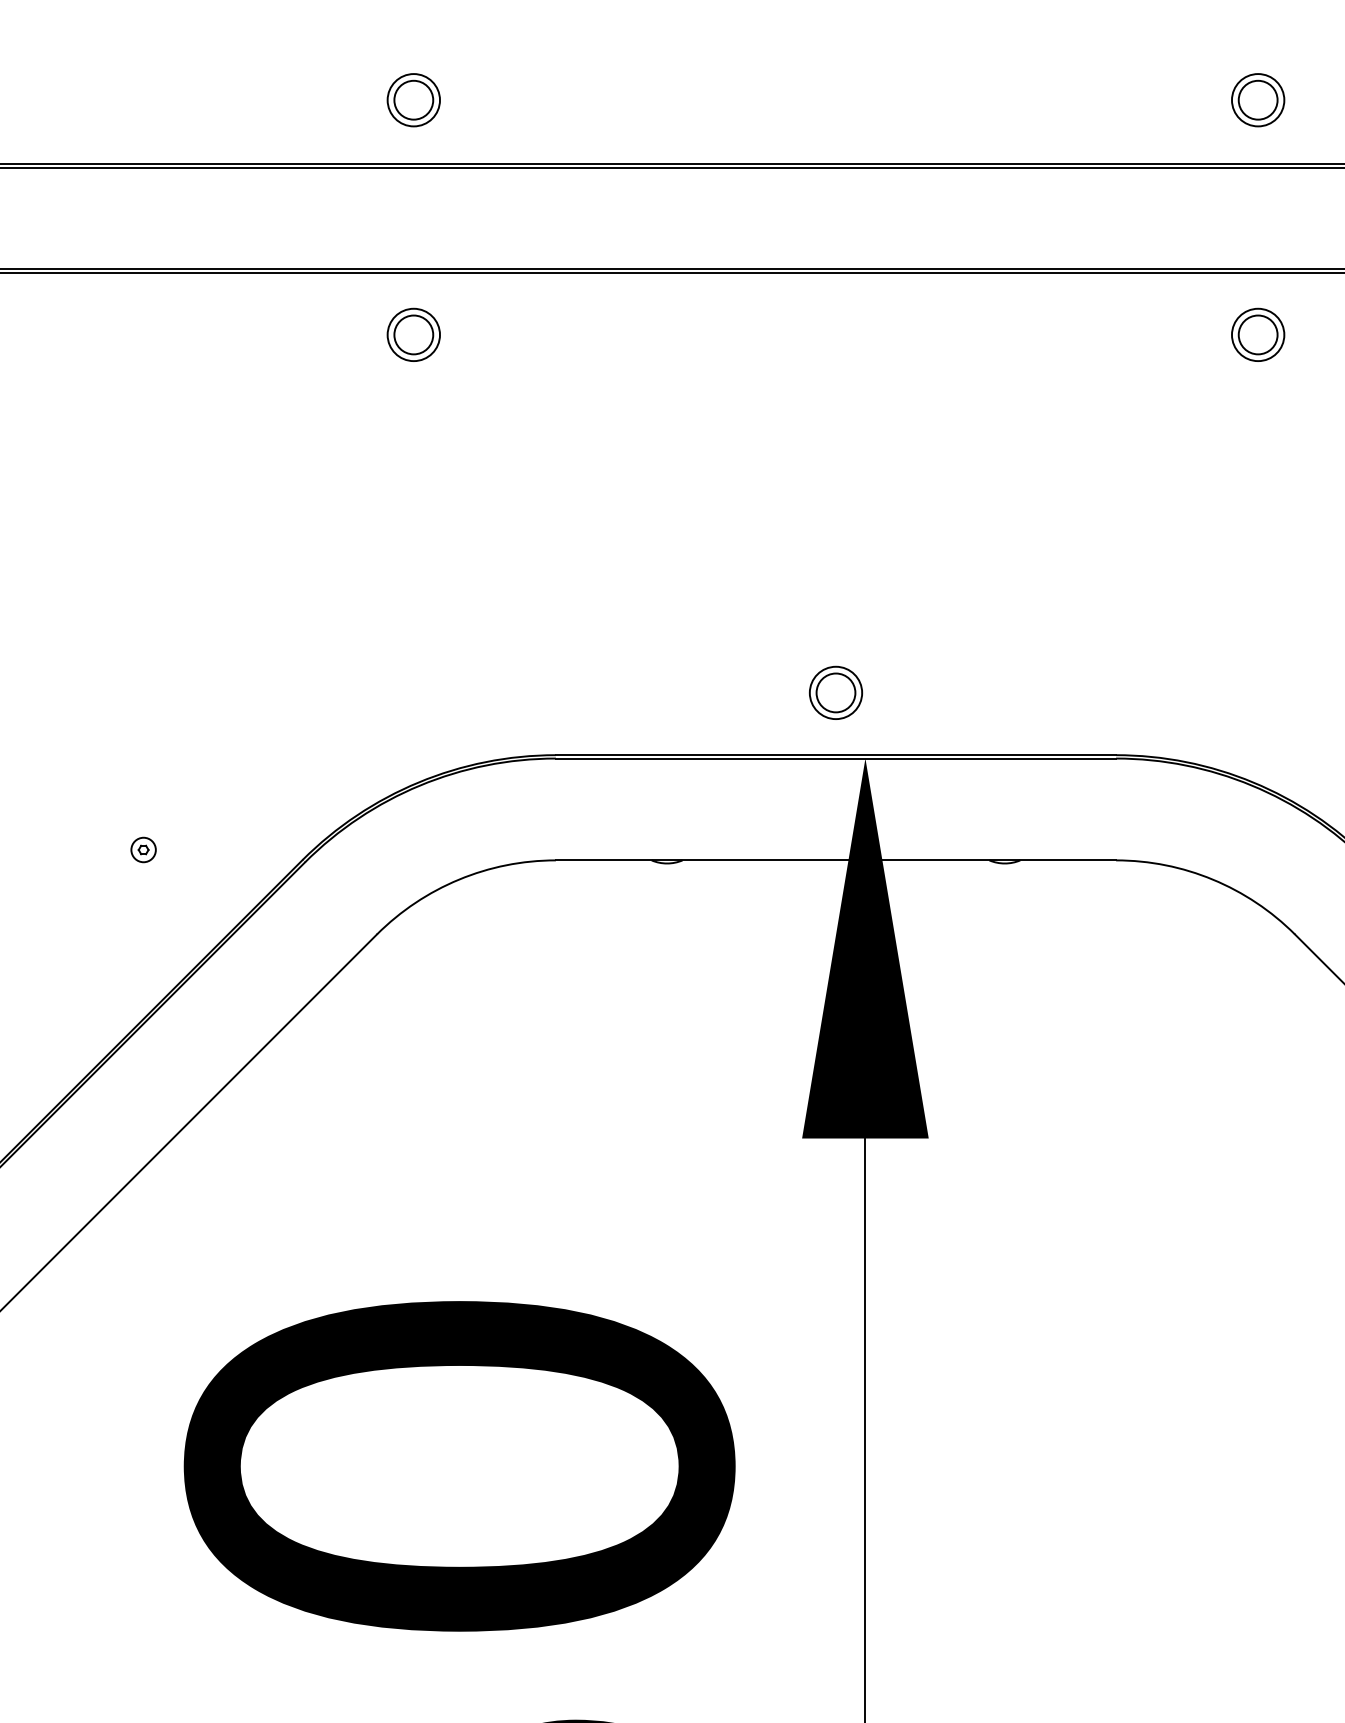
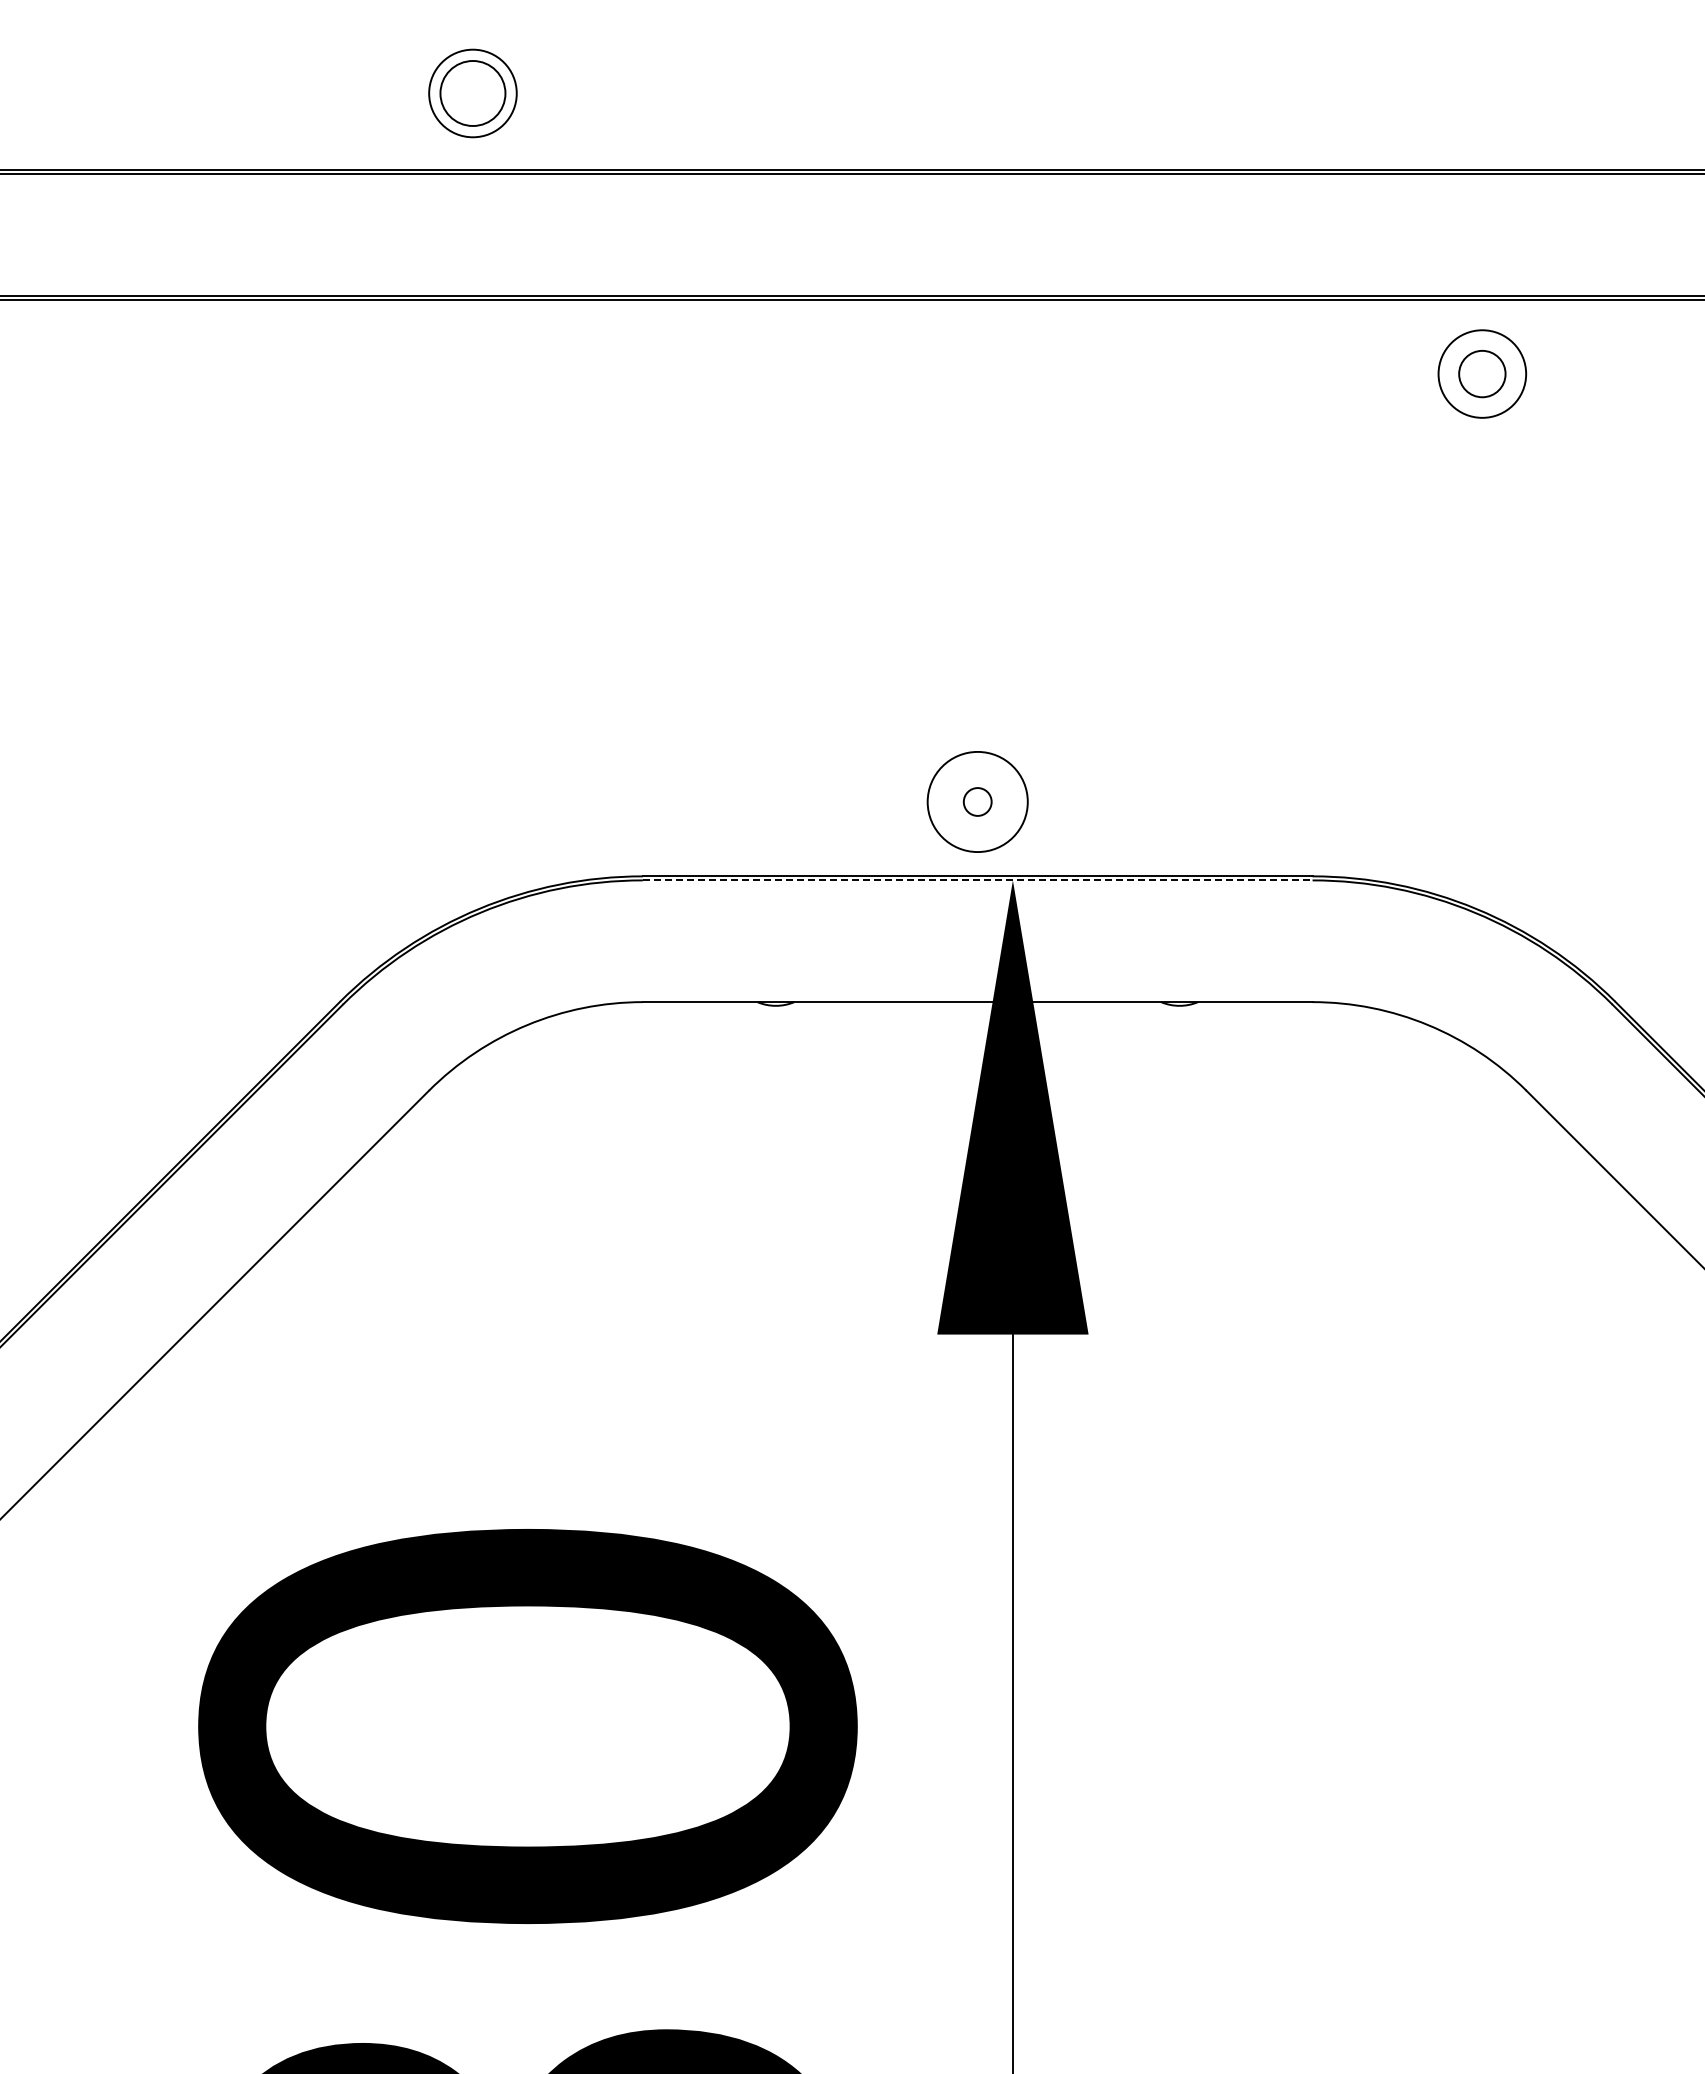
part: (414, 100) -> (473, 93), size x1.4
part: (1258, 100) -> (1482, 93), removed
part: (414, 334) -> (473, 373), removed
circle: (1258, 334) -> (1482, 373), size x1.4
circle: (835, 692) -> (977, 801), size x0.6
circle: (835, 692) -> (977, 801), size x1.6
line: (835, 758) -> (977, 880), solid -> dashed
part: (143, 849) -> (149, 989), removed

